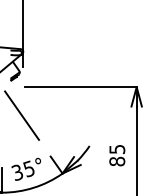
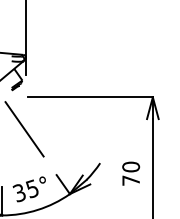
text: (117, 155) -> (131, 173), 85 -> 70

